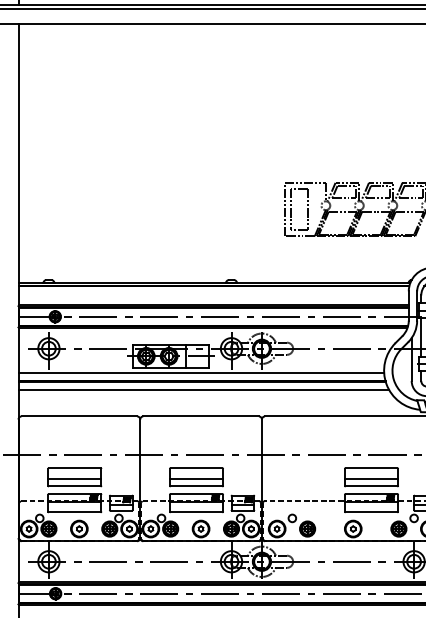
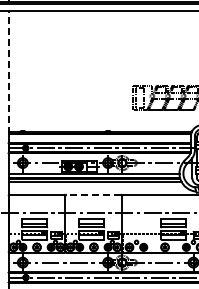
line: (18, 154) -> (8, 72), solid -> dashed
line: (200, 415) -> (93, 194), solid -> dashed

